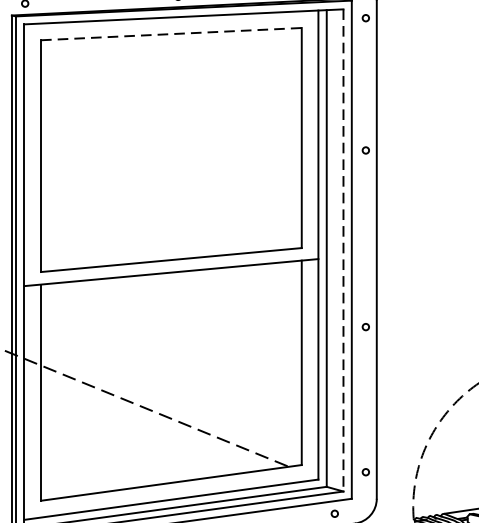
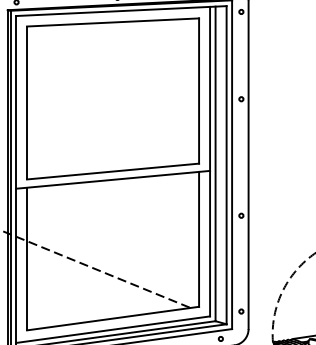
line: (172, 34) -> (113, 22), dashed -> solid
line: (343, 250) -> (226, 165), dashed -> solid

